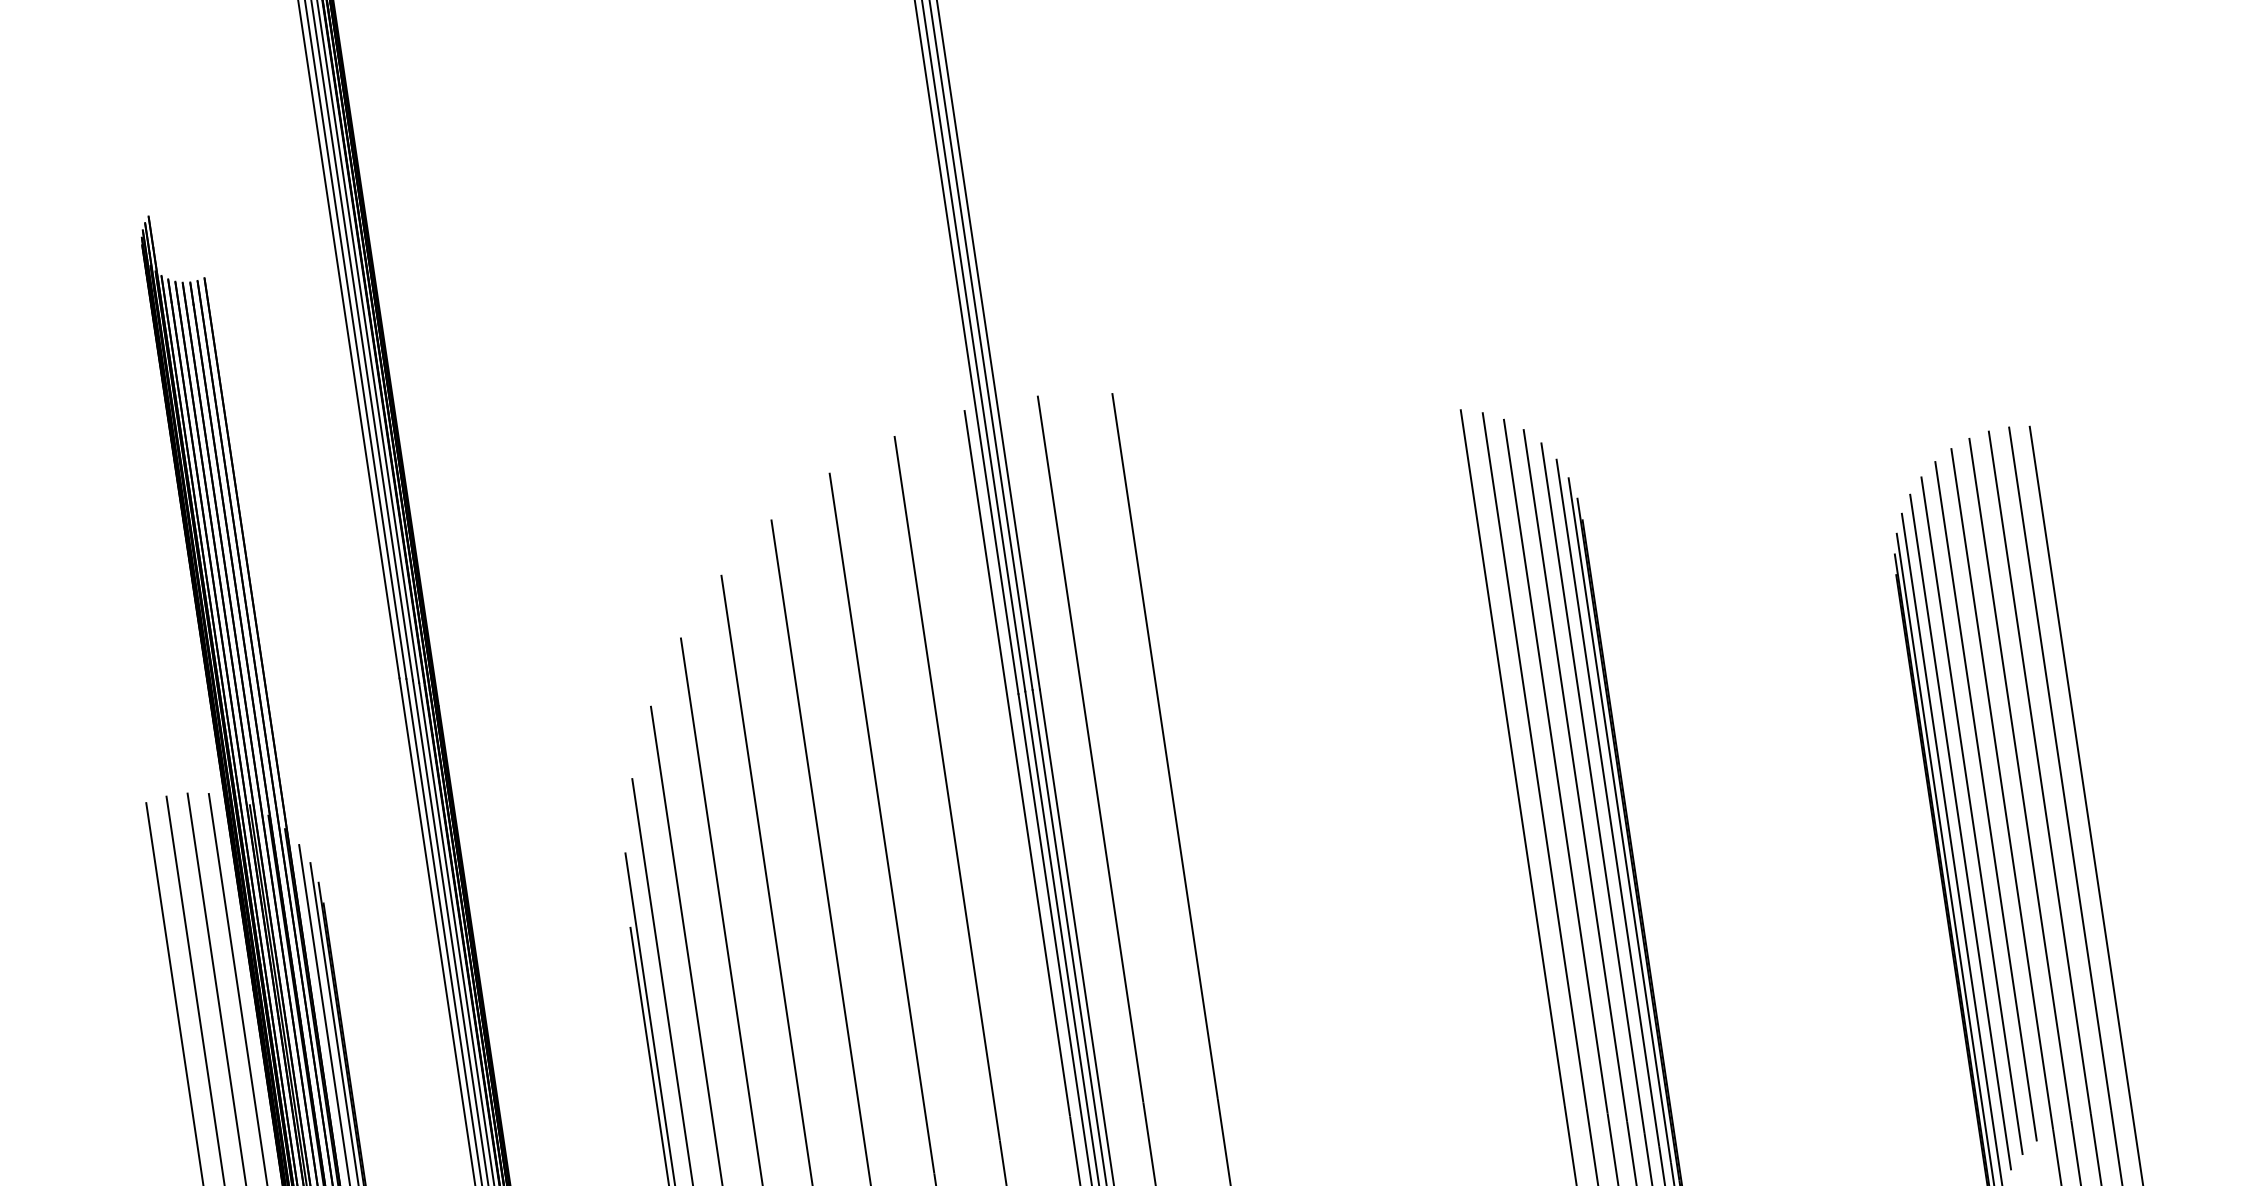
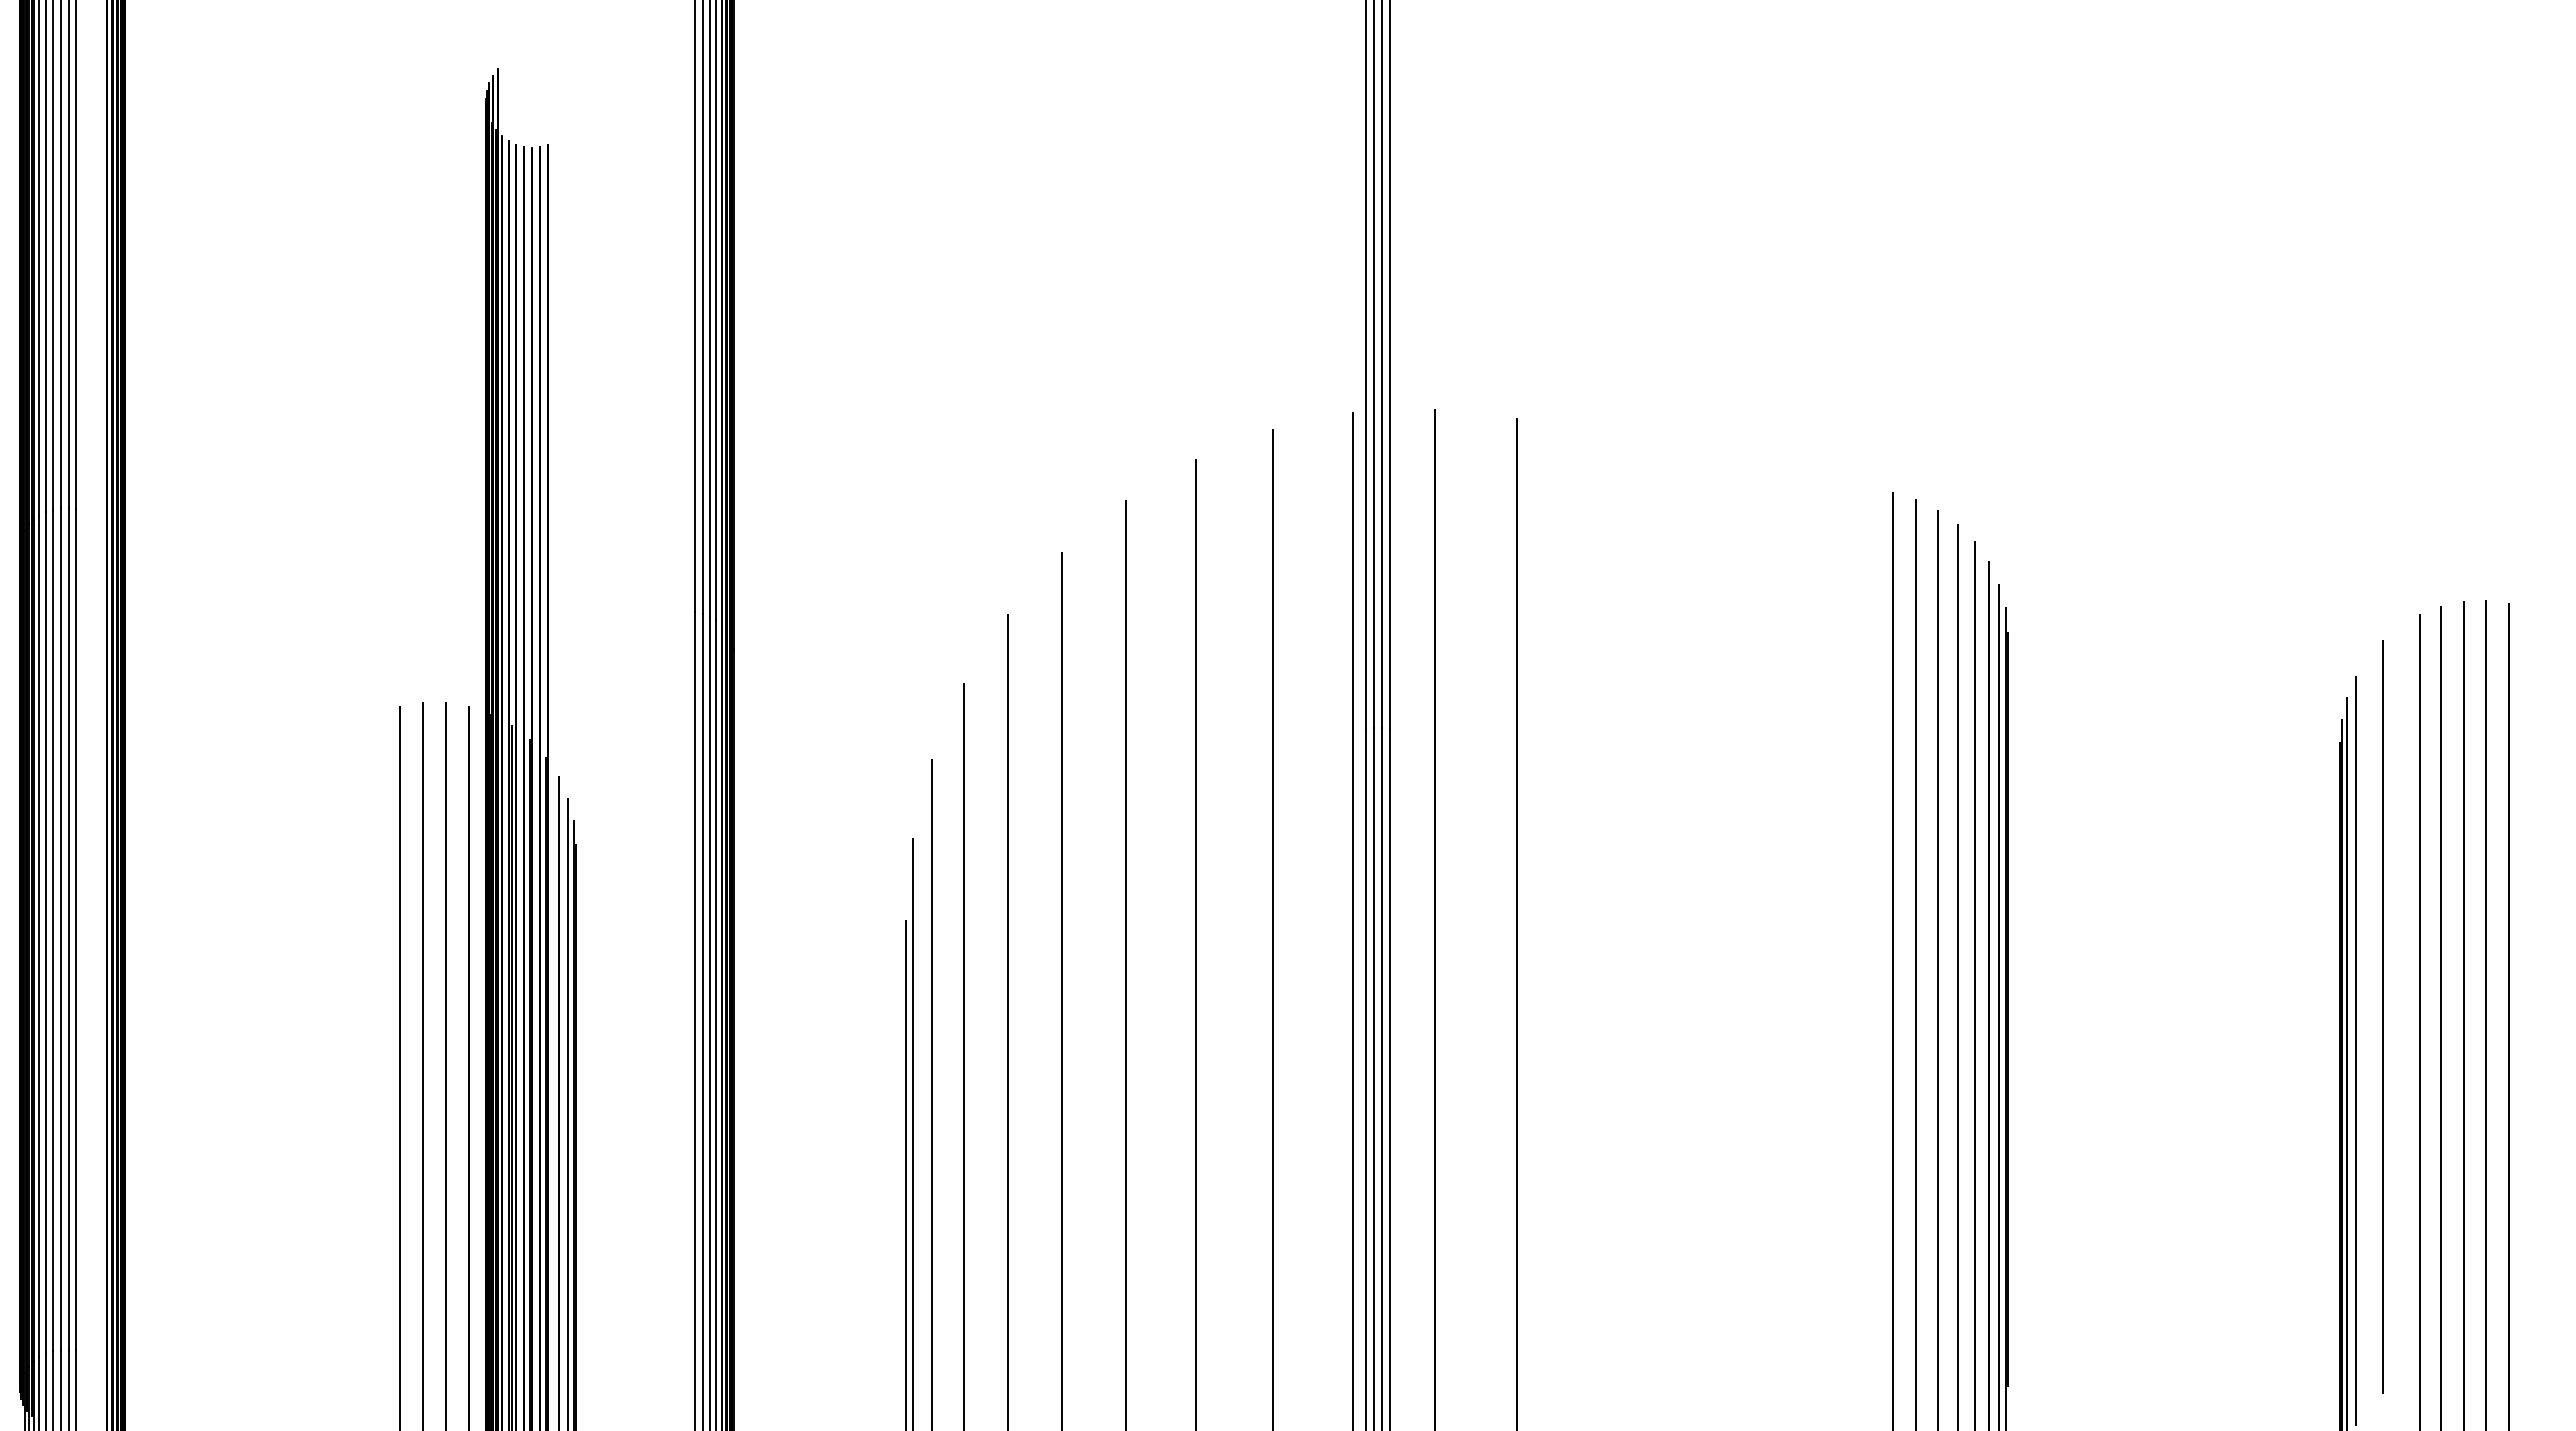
line: (1985, 801) -> (2400, 1003), removed
line: (1960, 832) -> (2367, 1033), removed

